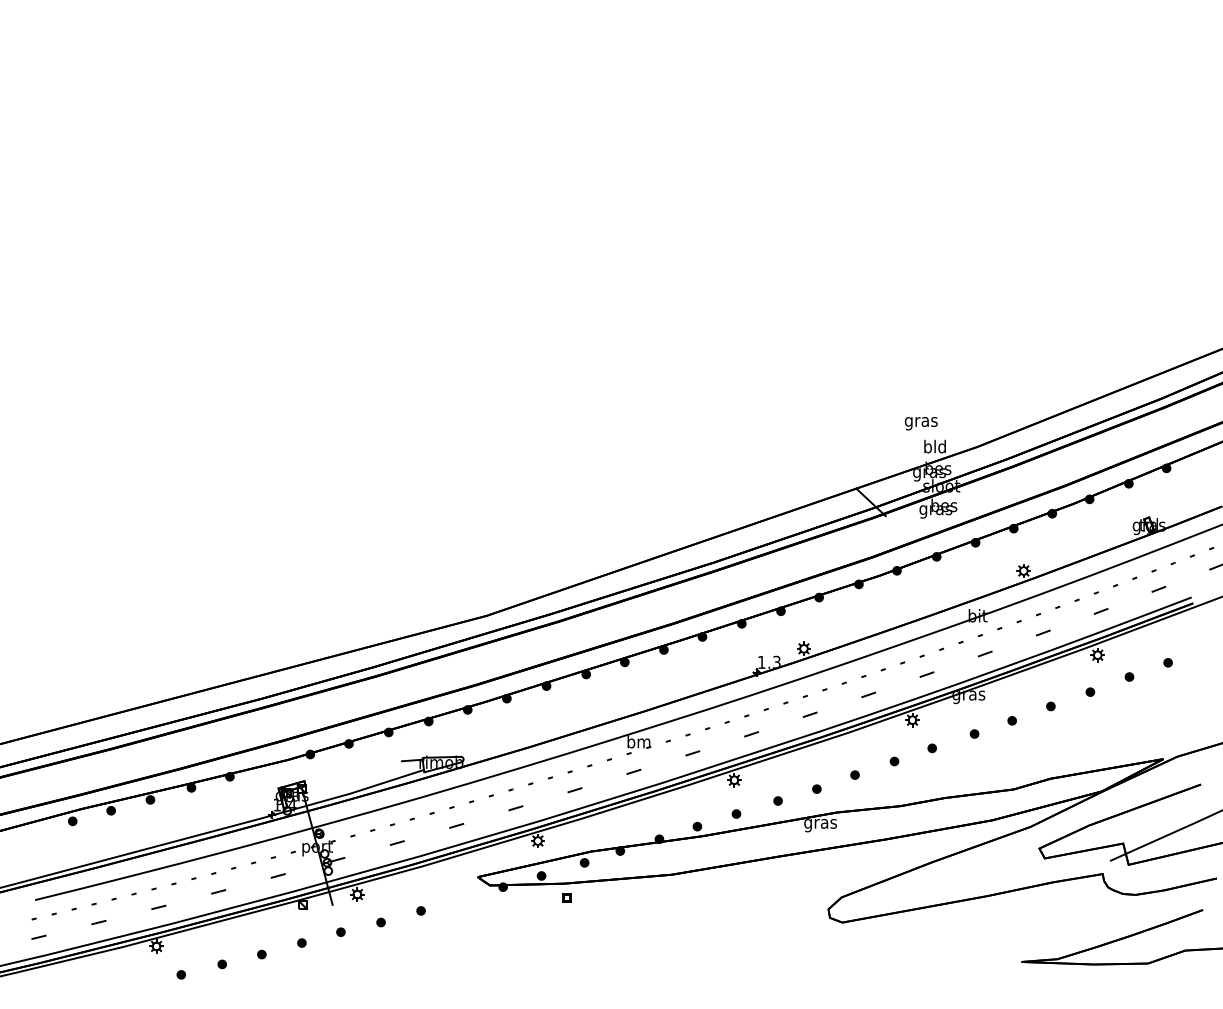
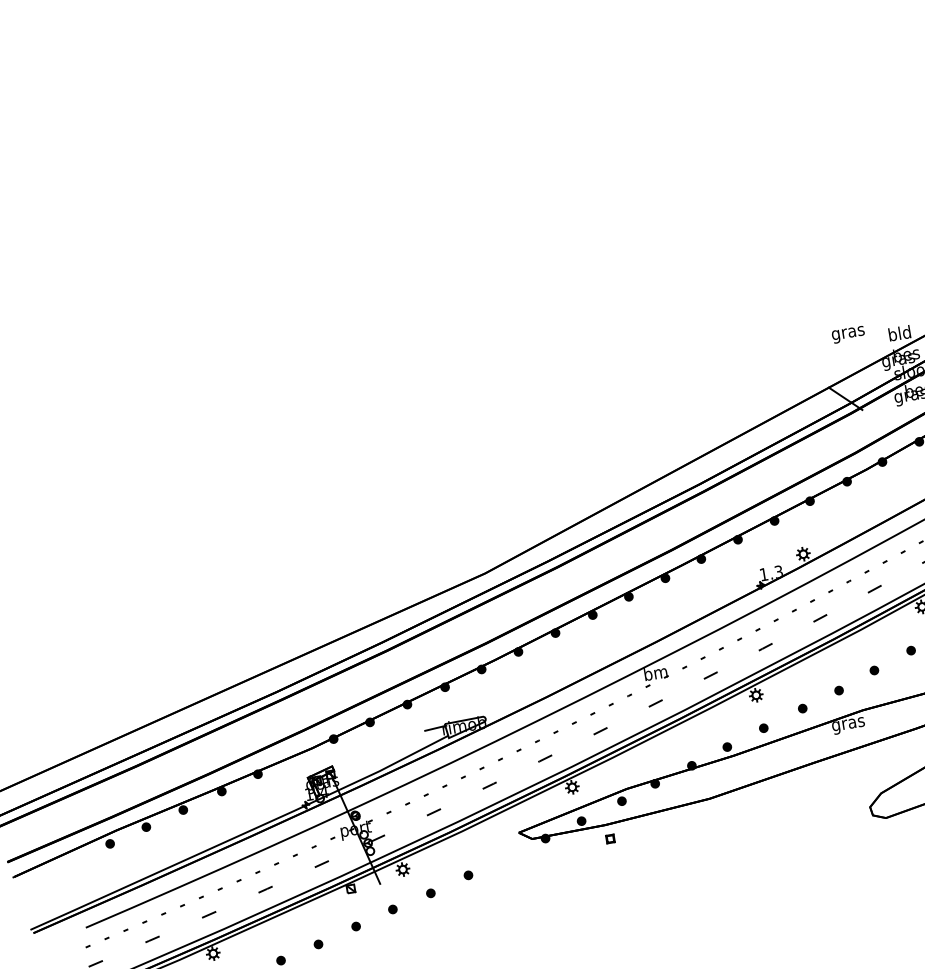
text: (921, 423) -> (848, 334), moved

